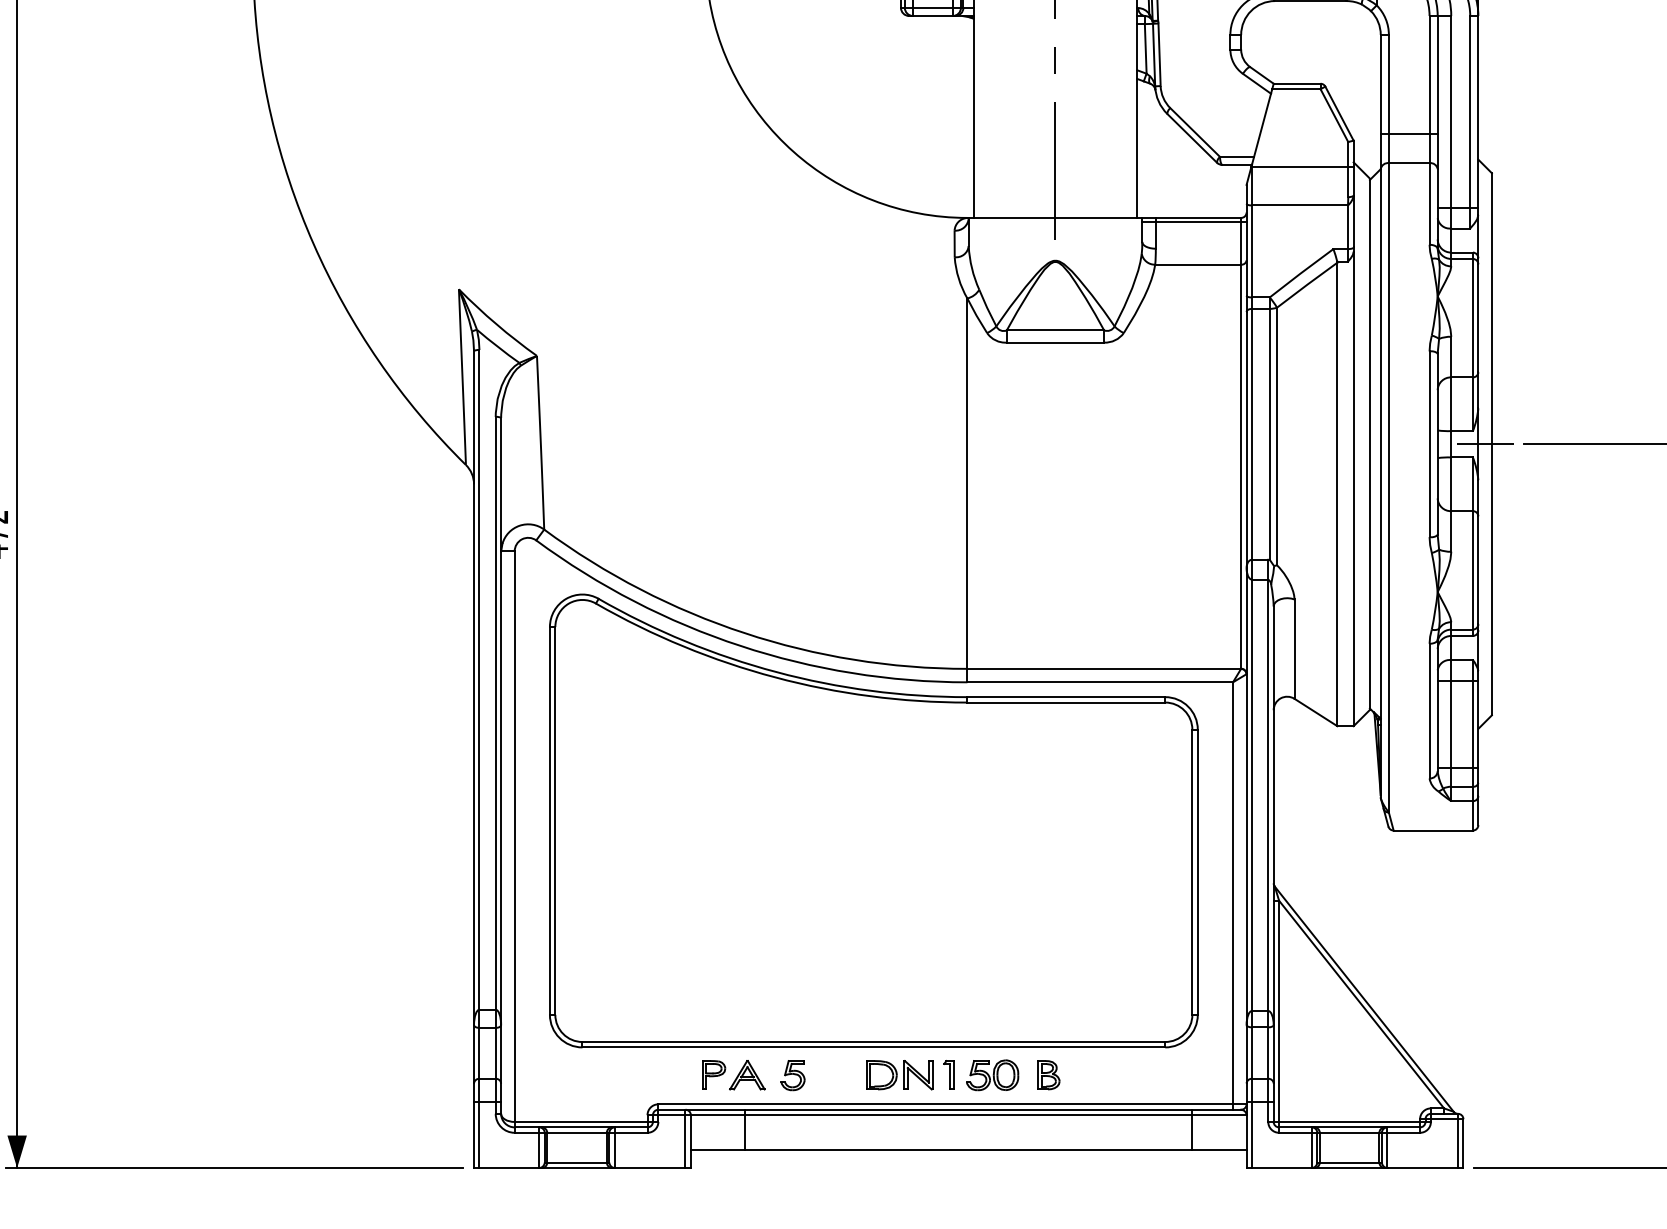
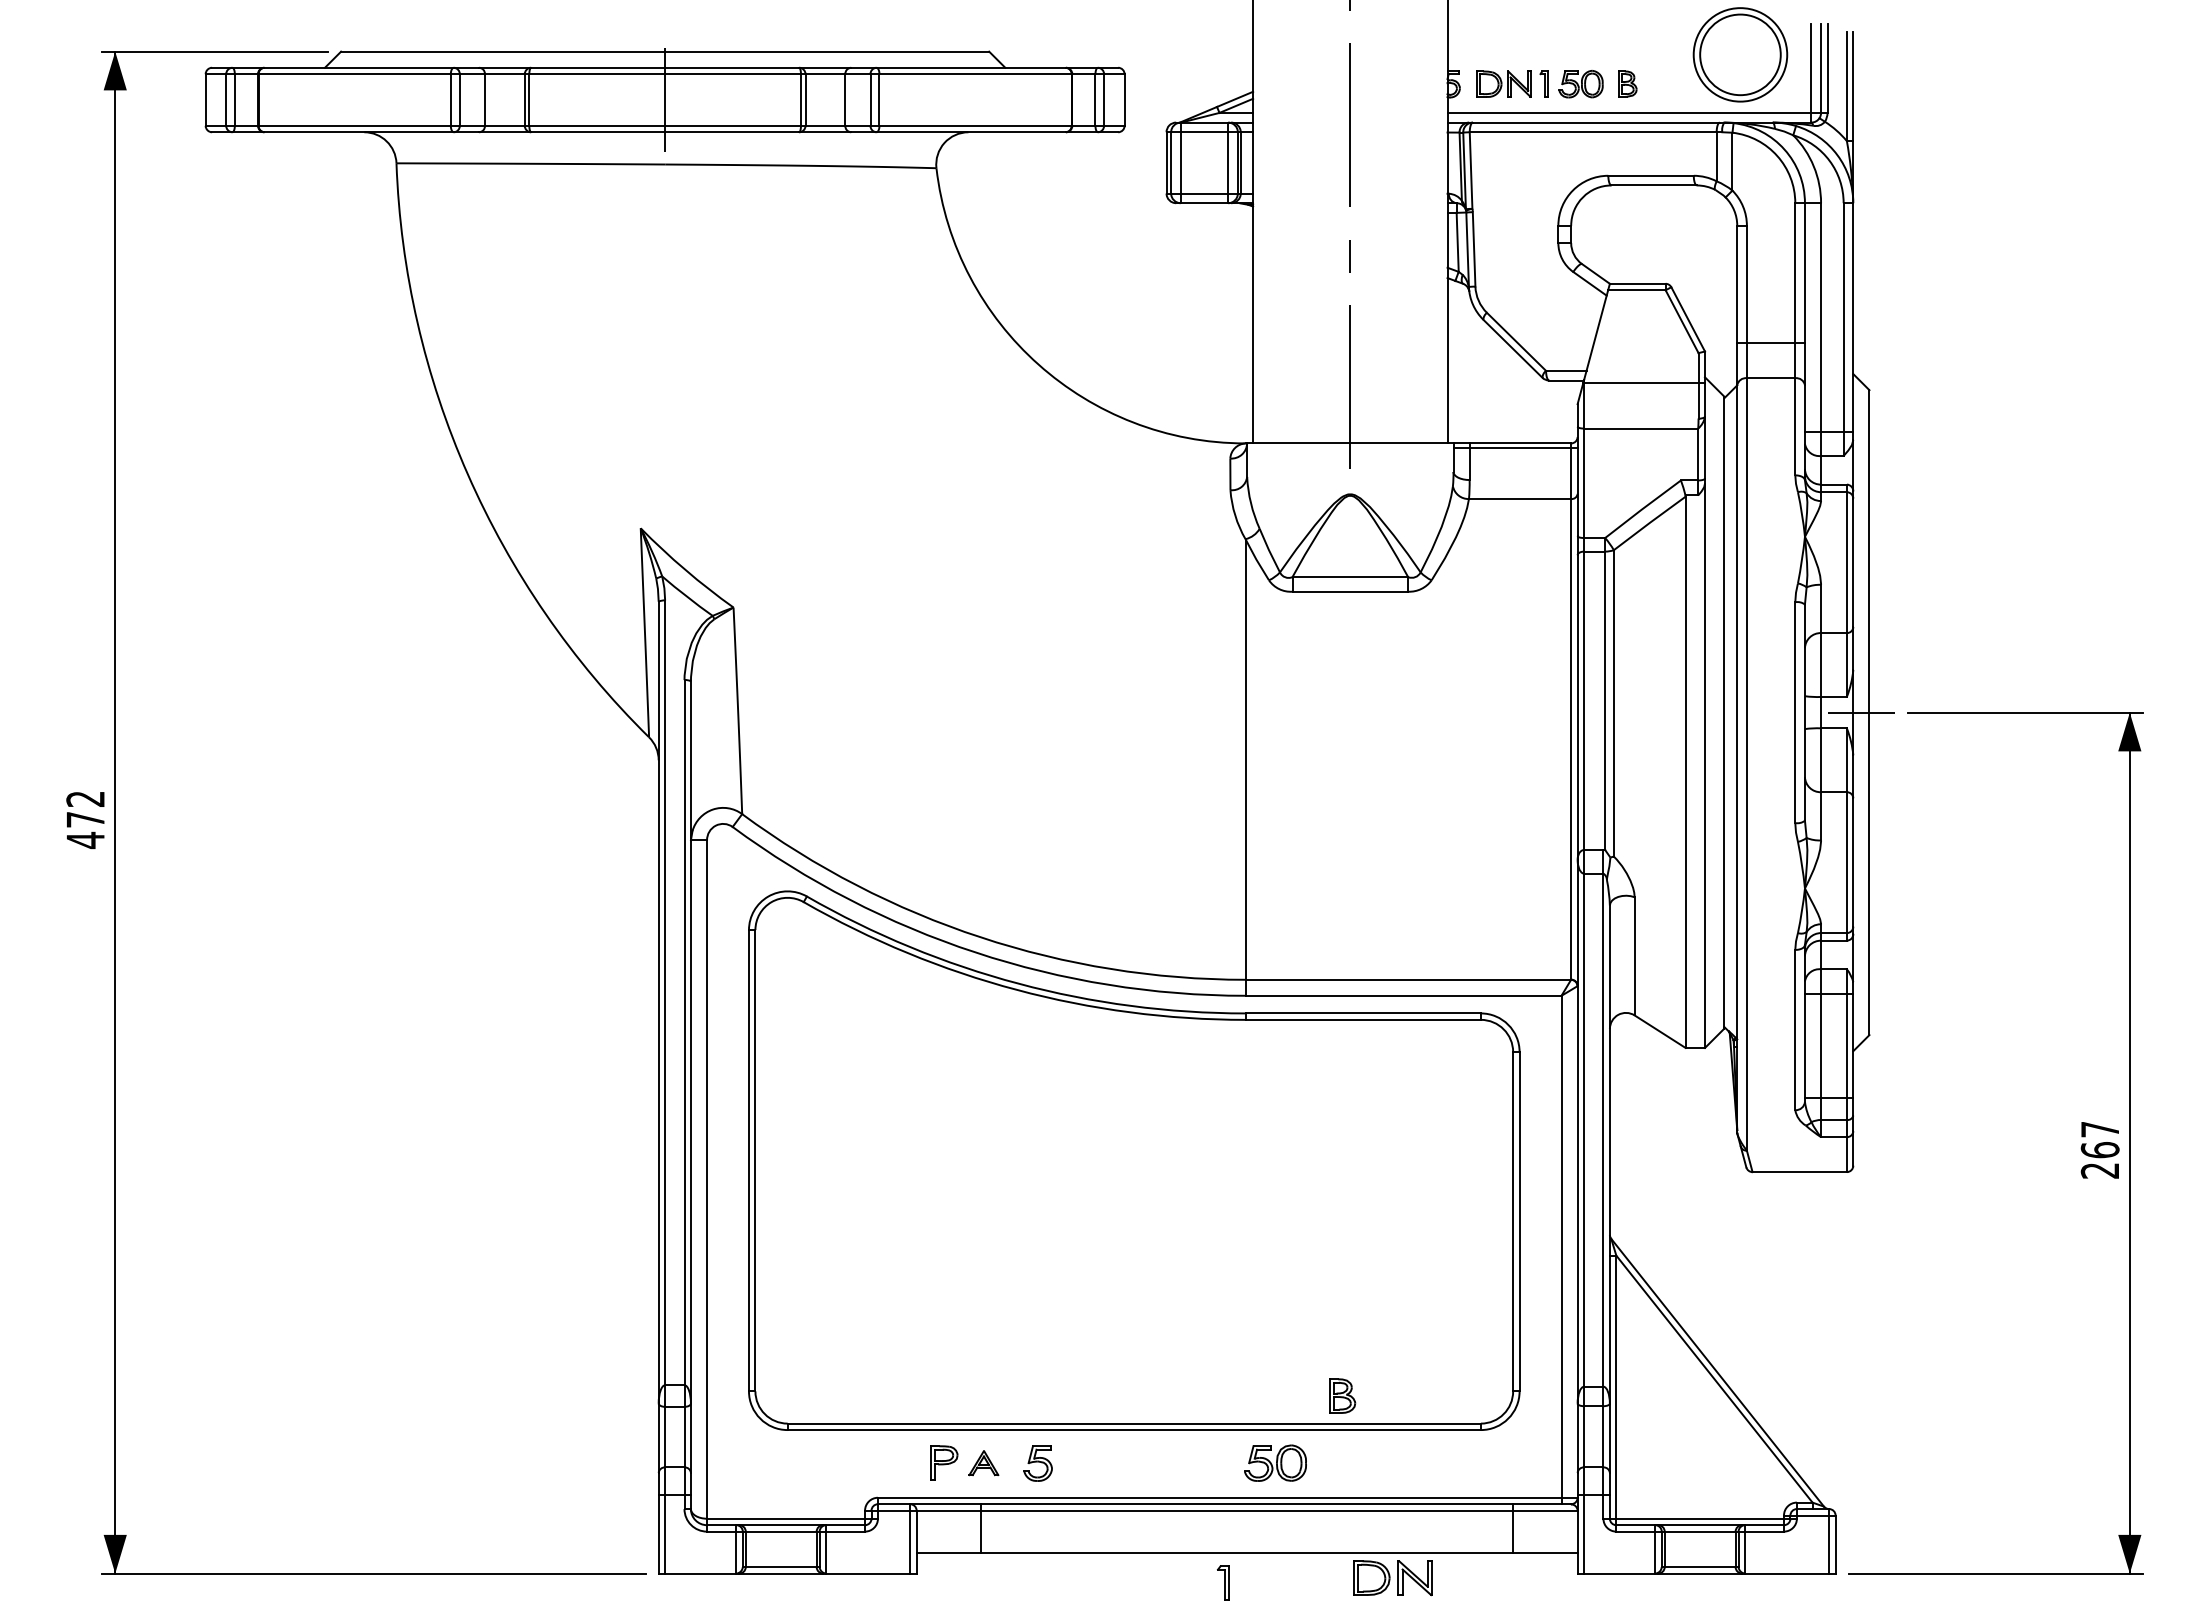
part: (948, 1074) -> (1223, 1582), moved
part: (1048, 1074) -> (1342, 1395), moved
part: (747, 1075) -> (983, 1463), size x0.7
part: (899, 1075) -> (1392, 1578), moved

